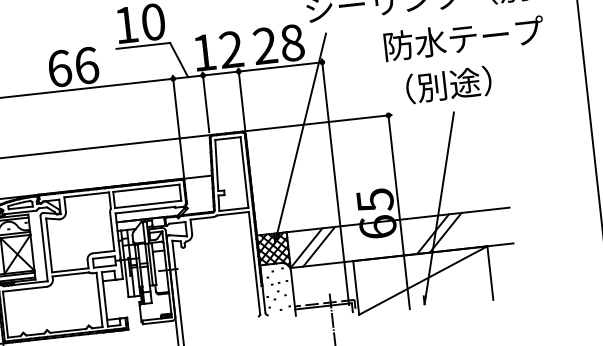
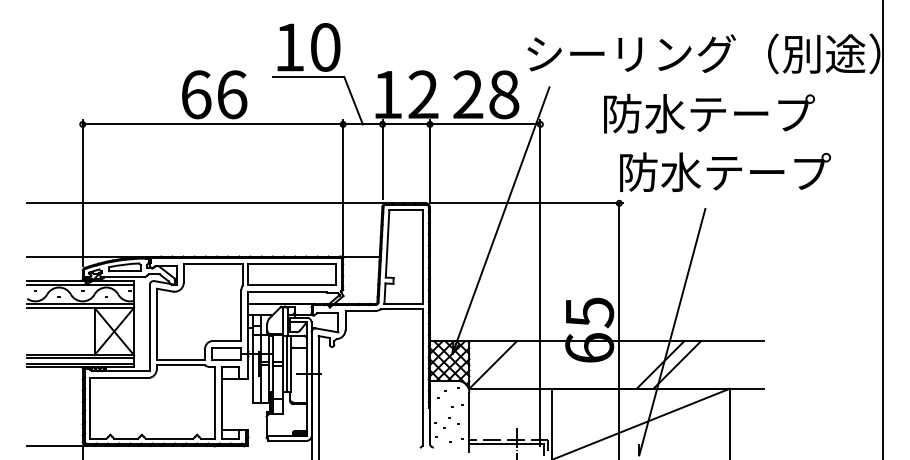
text: (464, 38) -> (709, 113), moved
text: (466, 83) -> (725, 172), （別途） -> 防水テープ
line: (318, 246) -> (509, 364), removed

